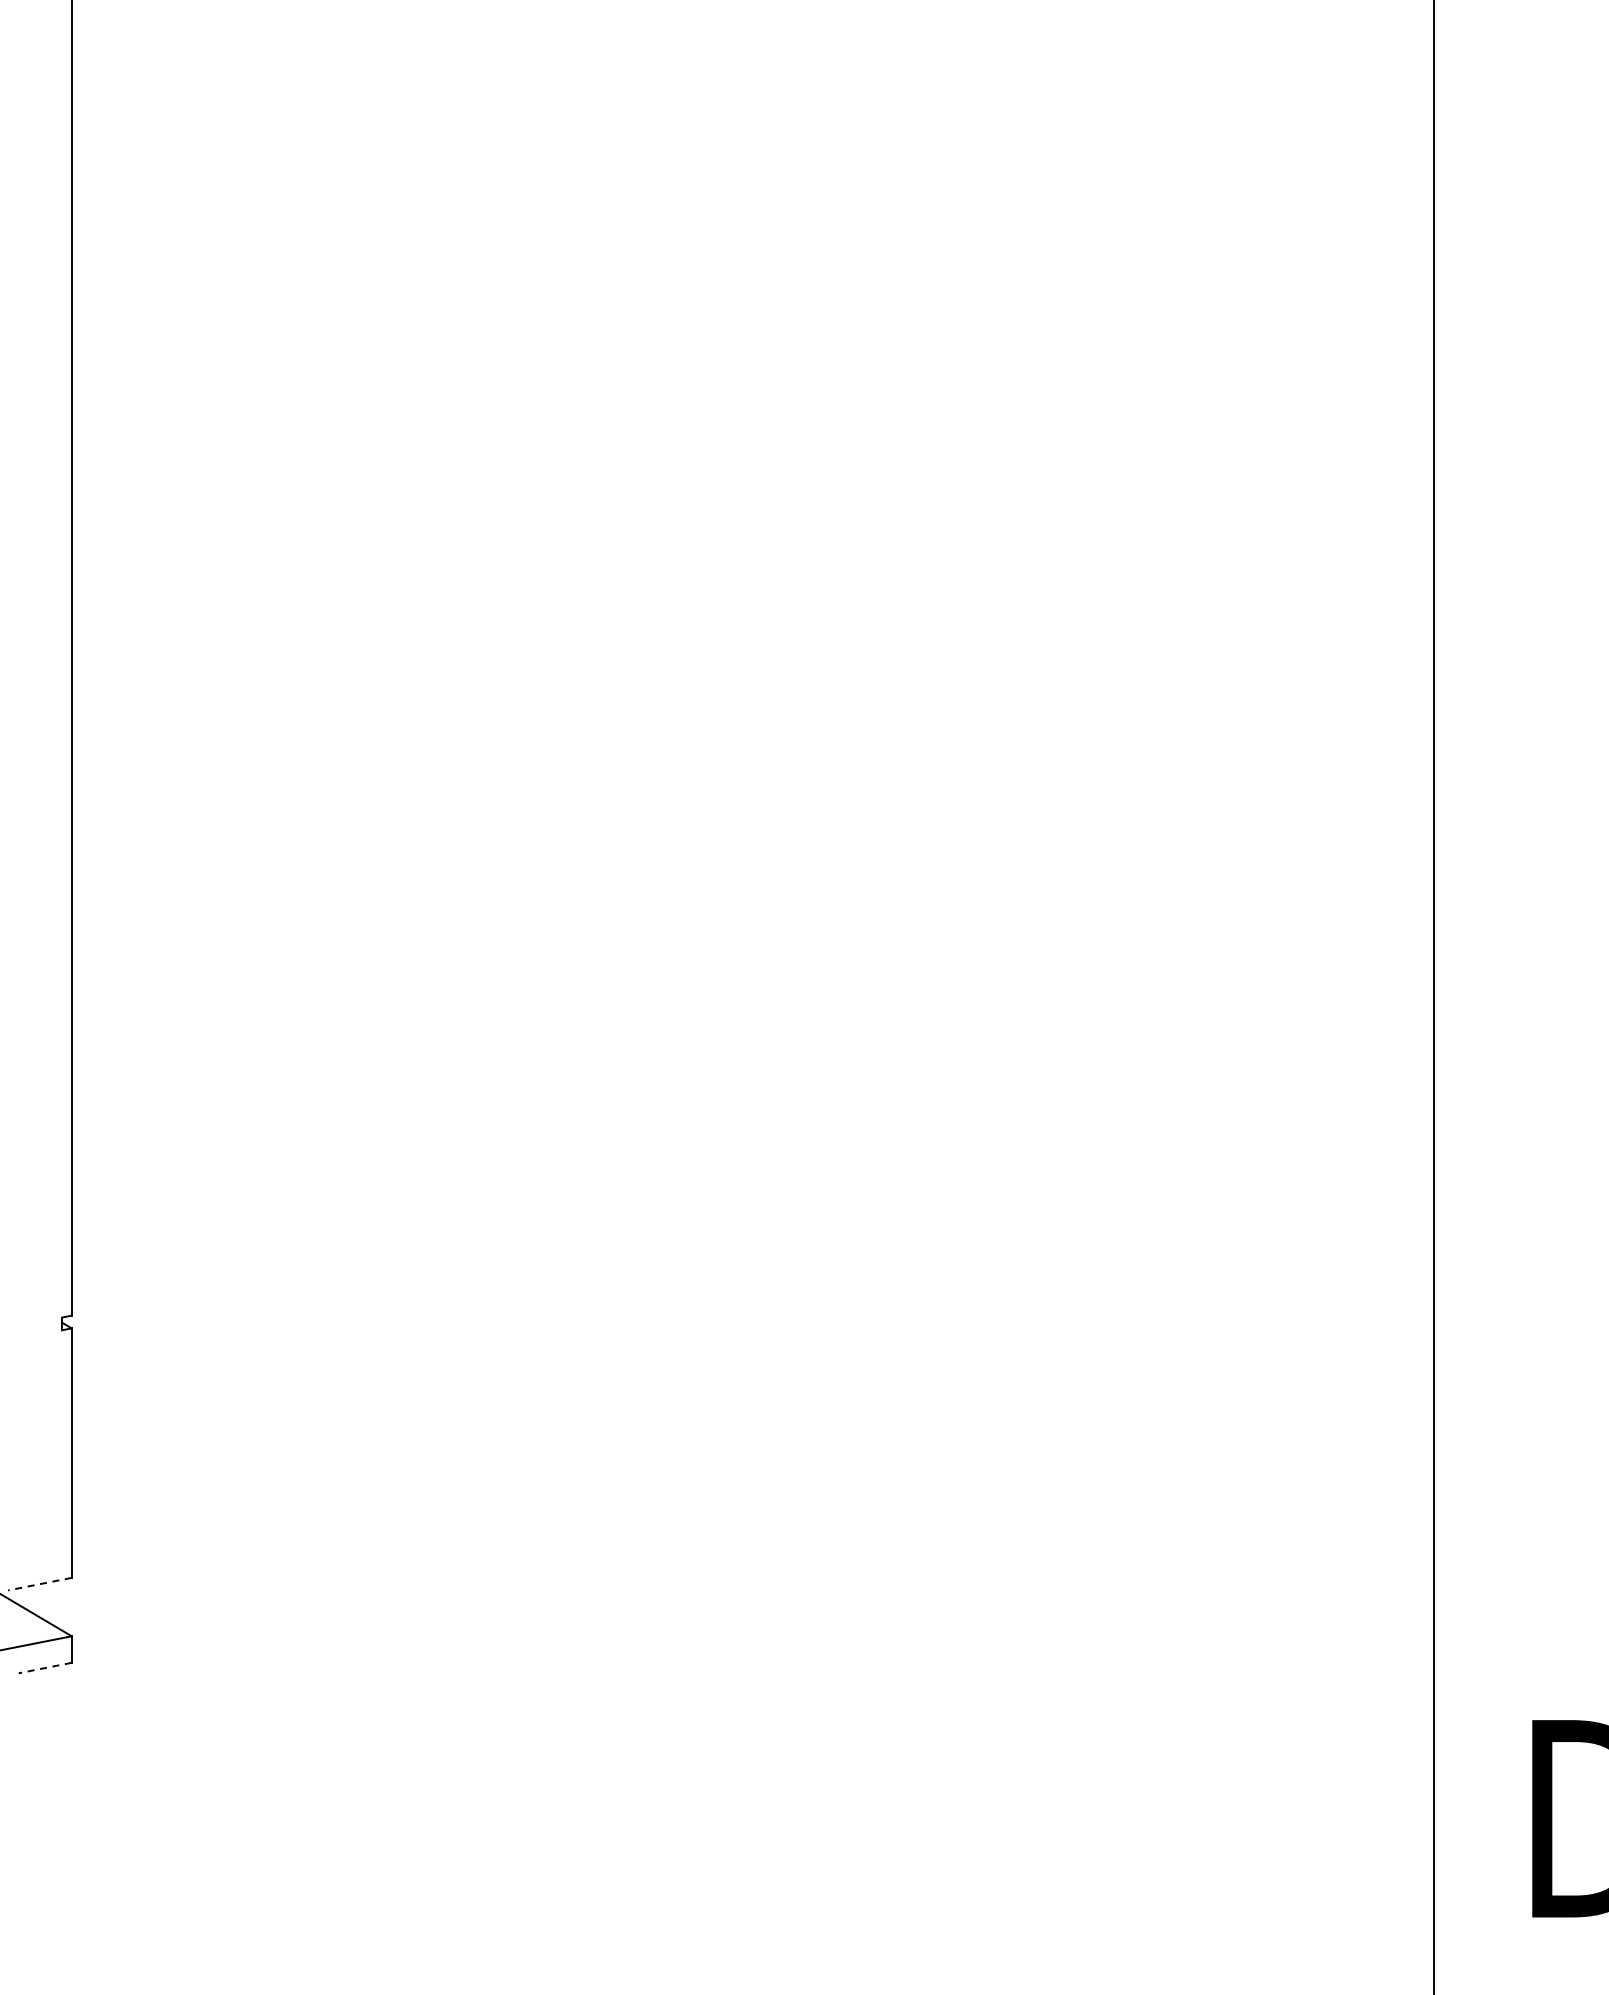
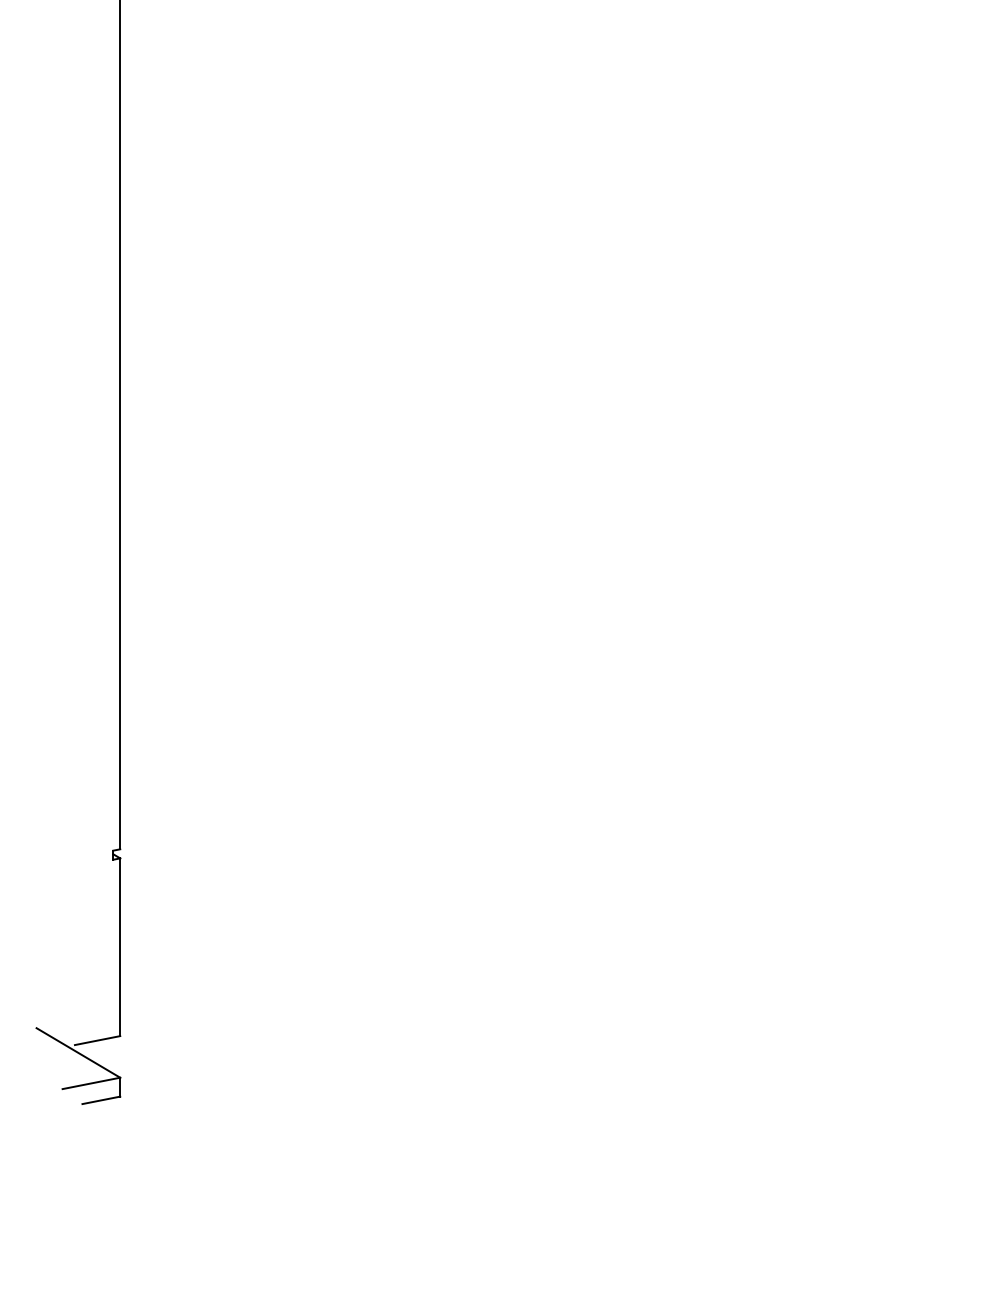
line: (39, 1584) -> (97, 1040), dashed -> solid
line: (44, 1668) -> (100, 1100), dashed -> solid

